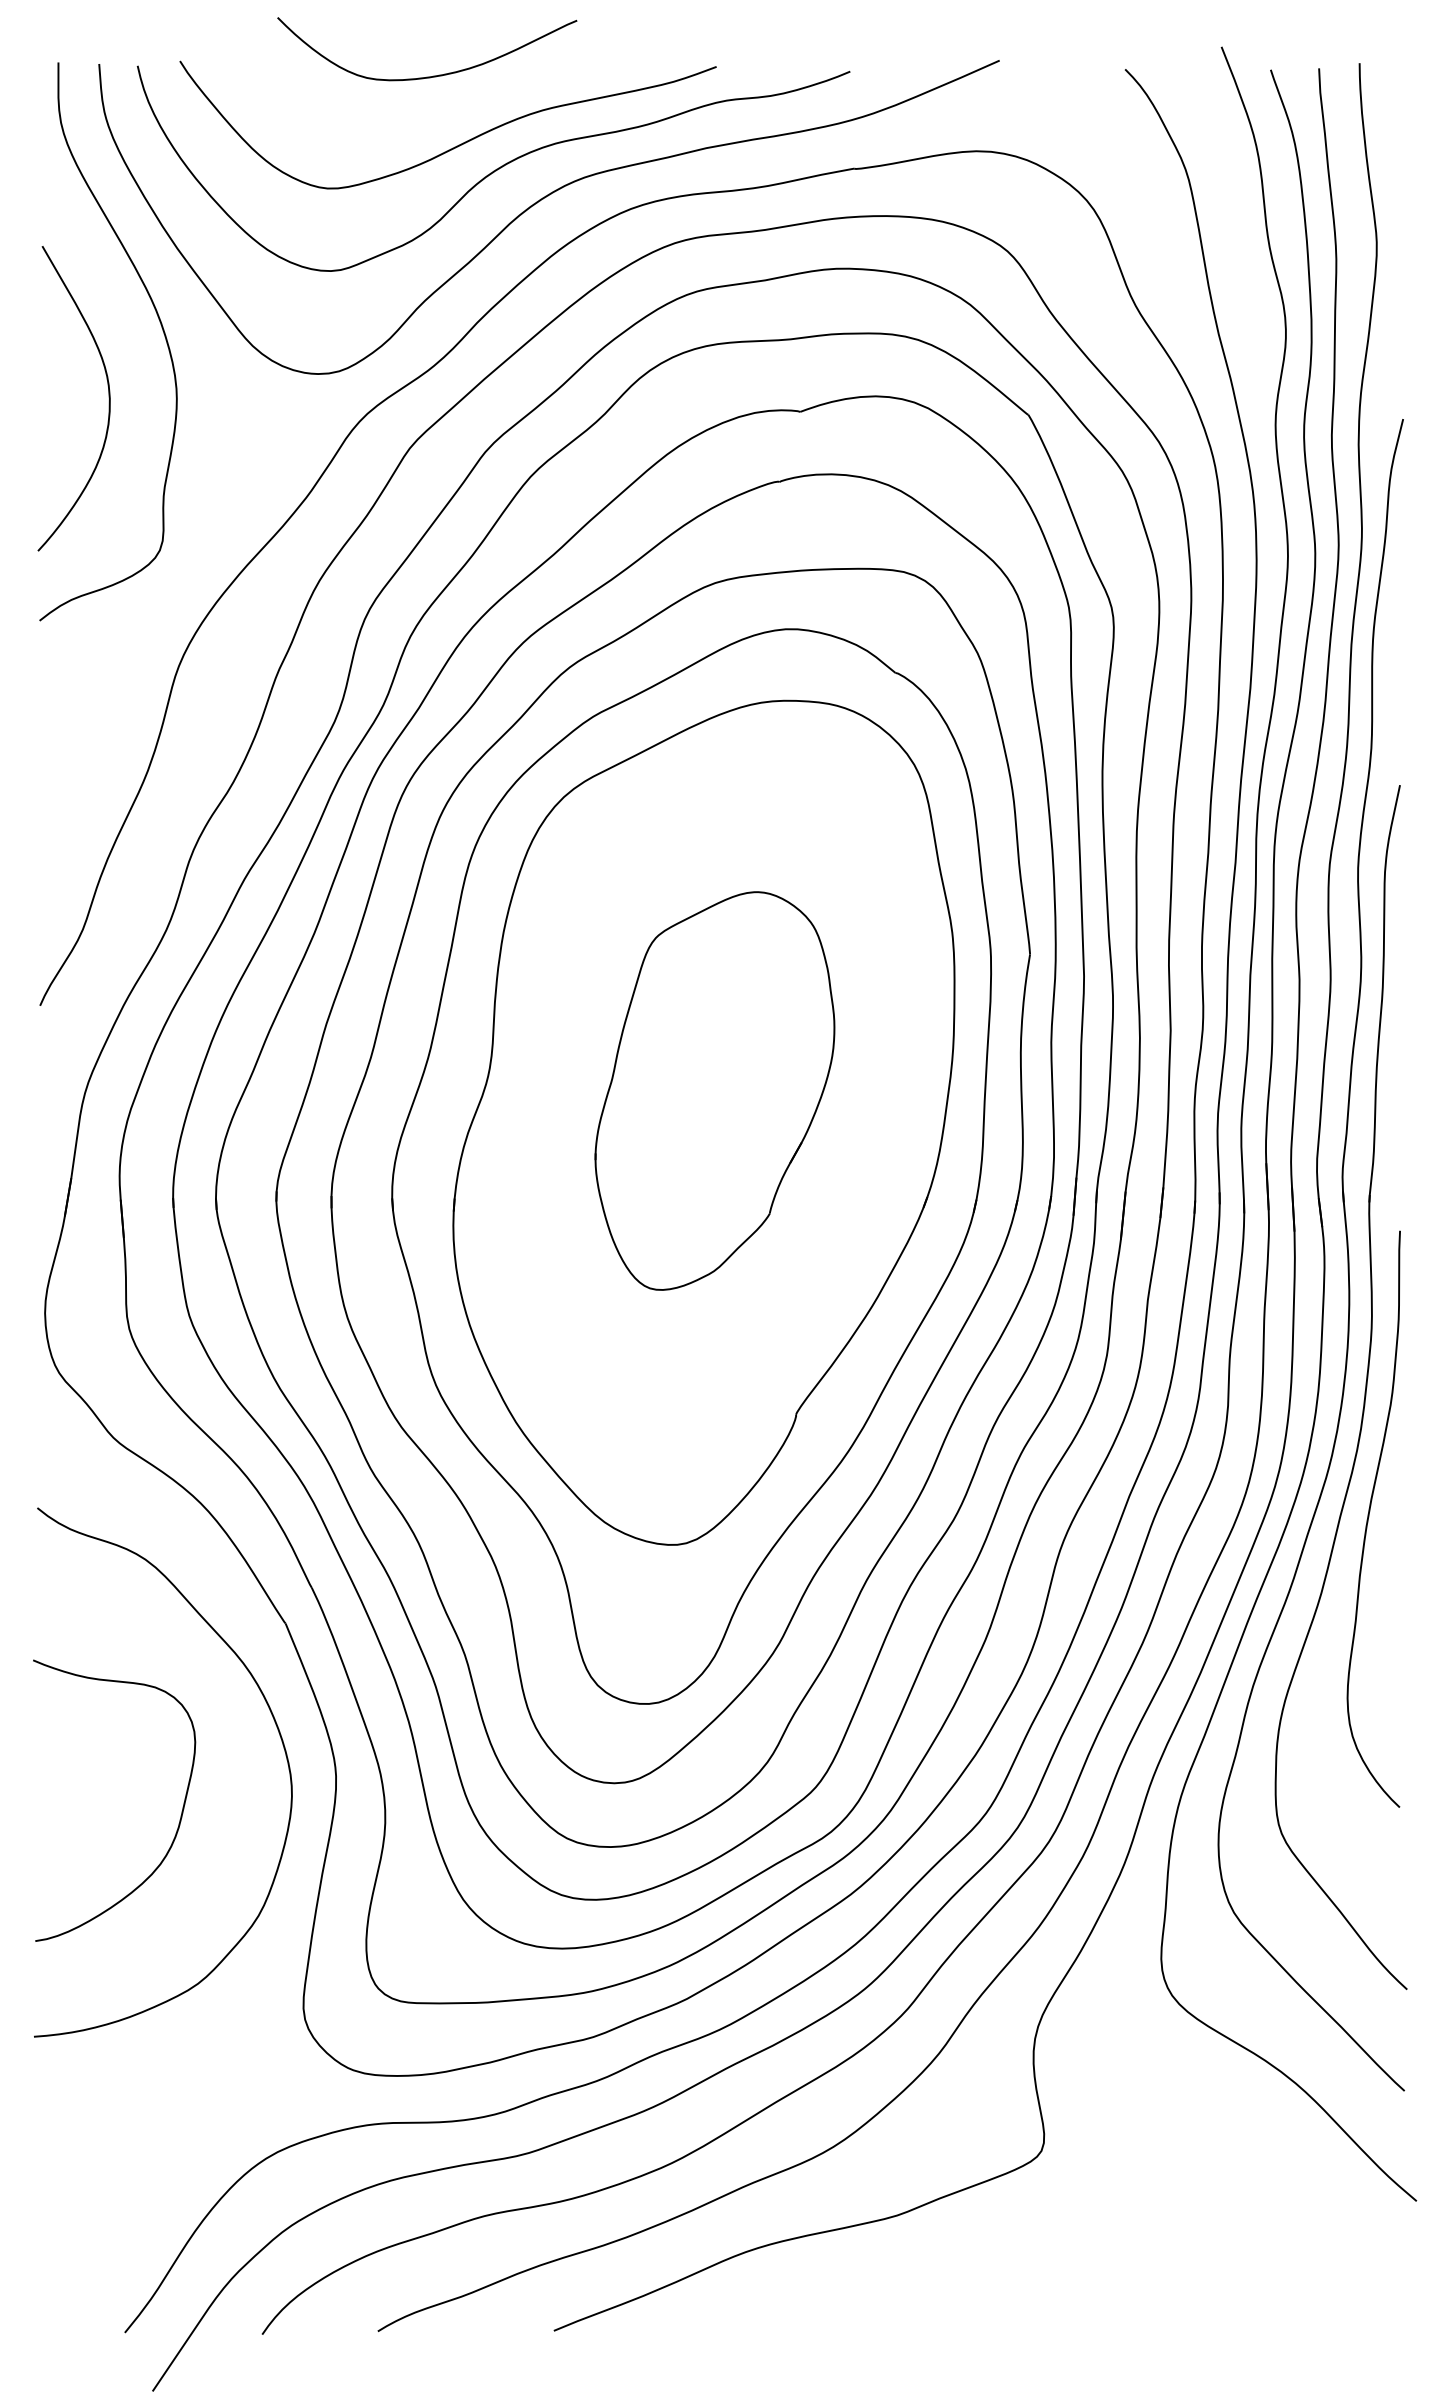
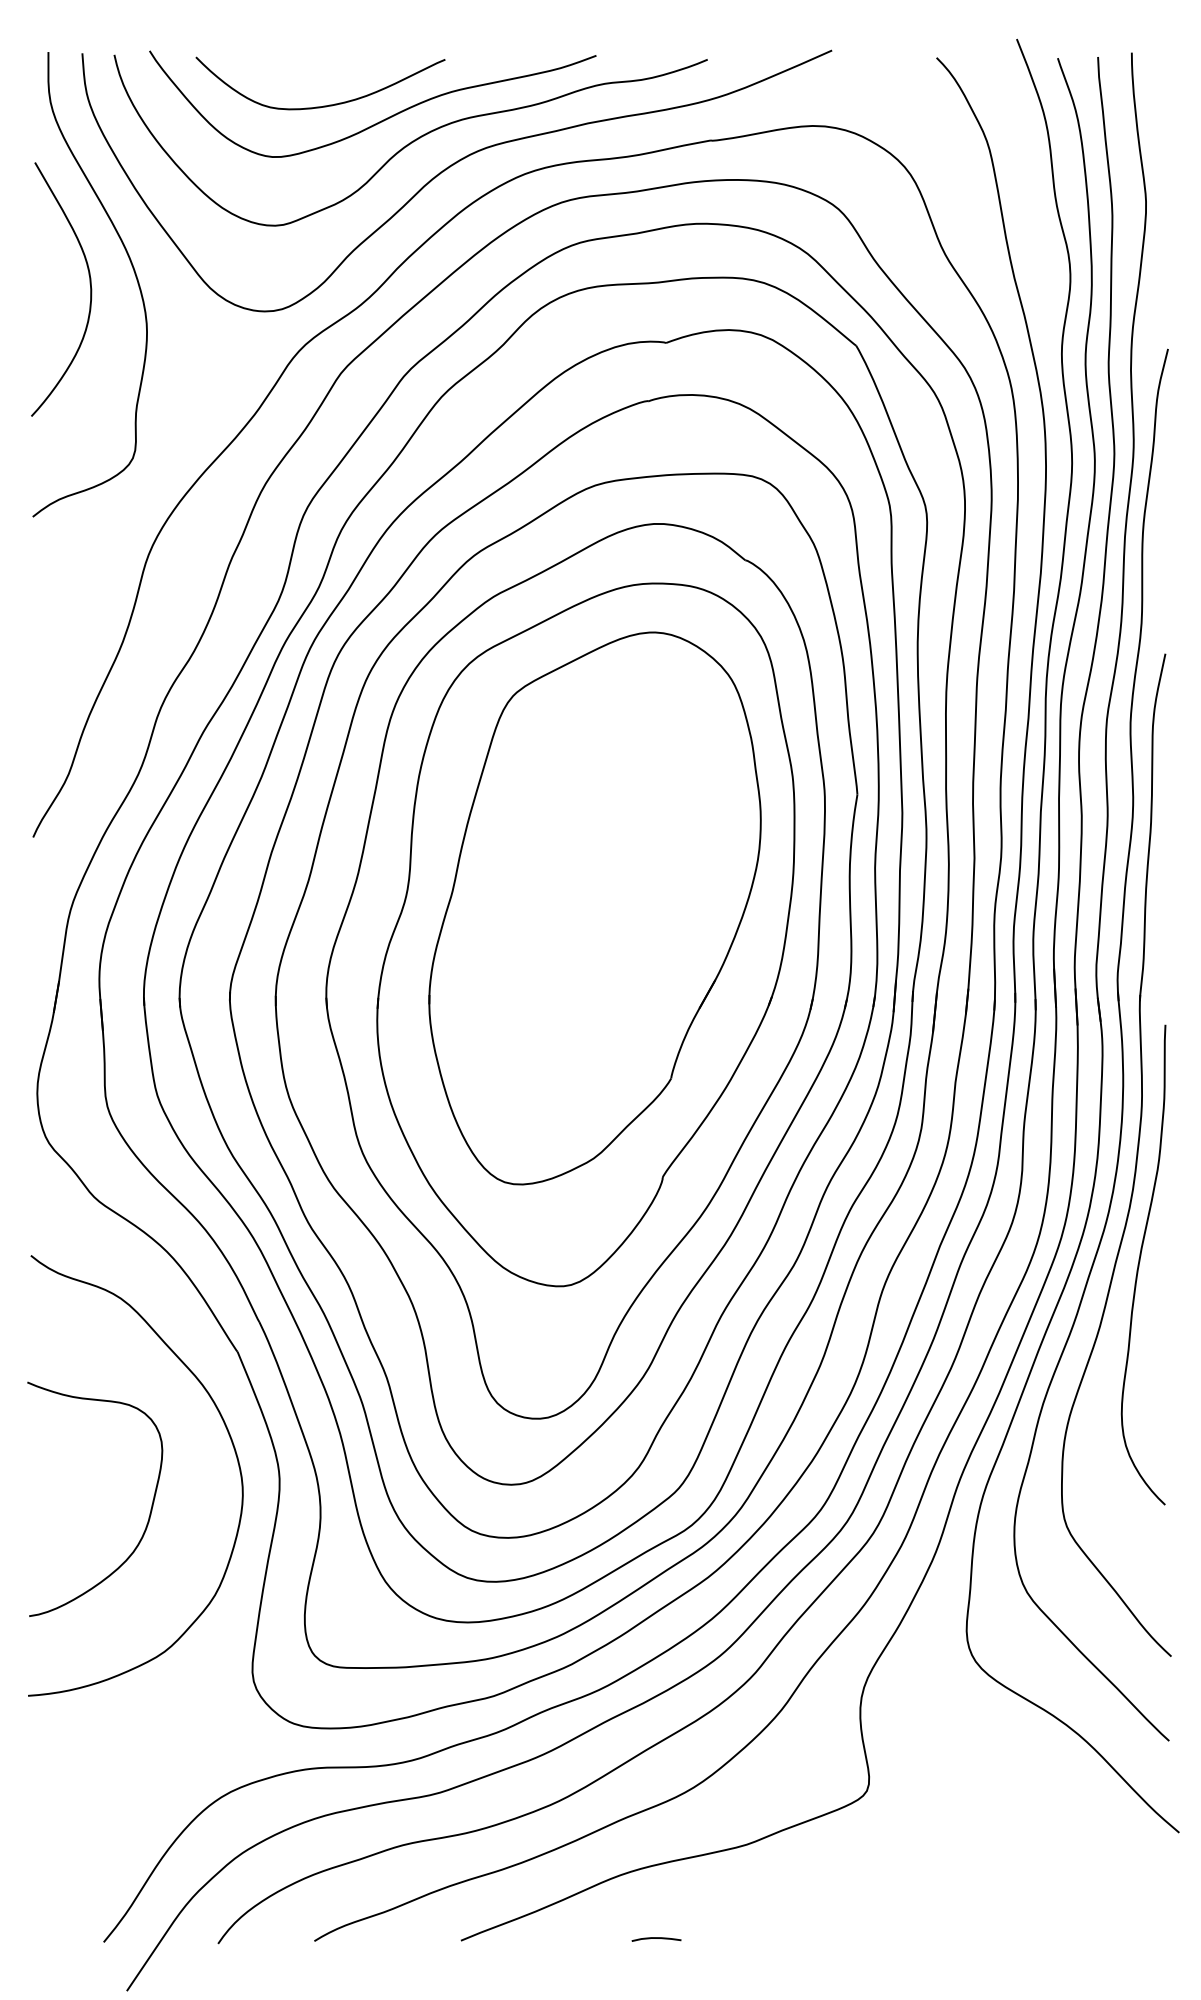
curve: (433, 75) -> (325, 105), moved
curve: (108, 397) -> (90, 288), moved
part: (714, 1090) -> (594, 907), size x1.67
curve: (788, 2328) -> (656, 1938), added

